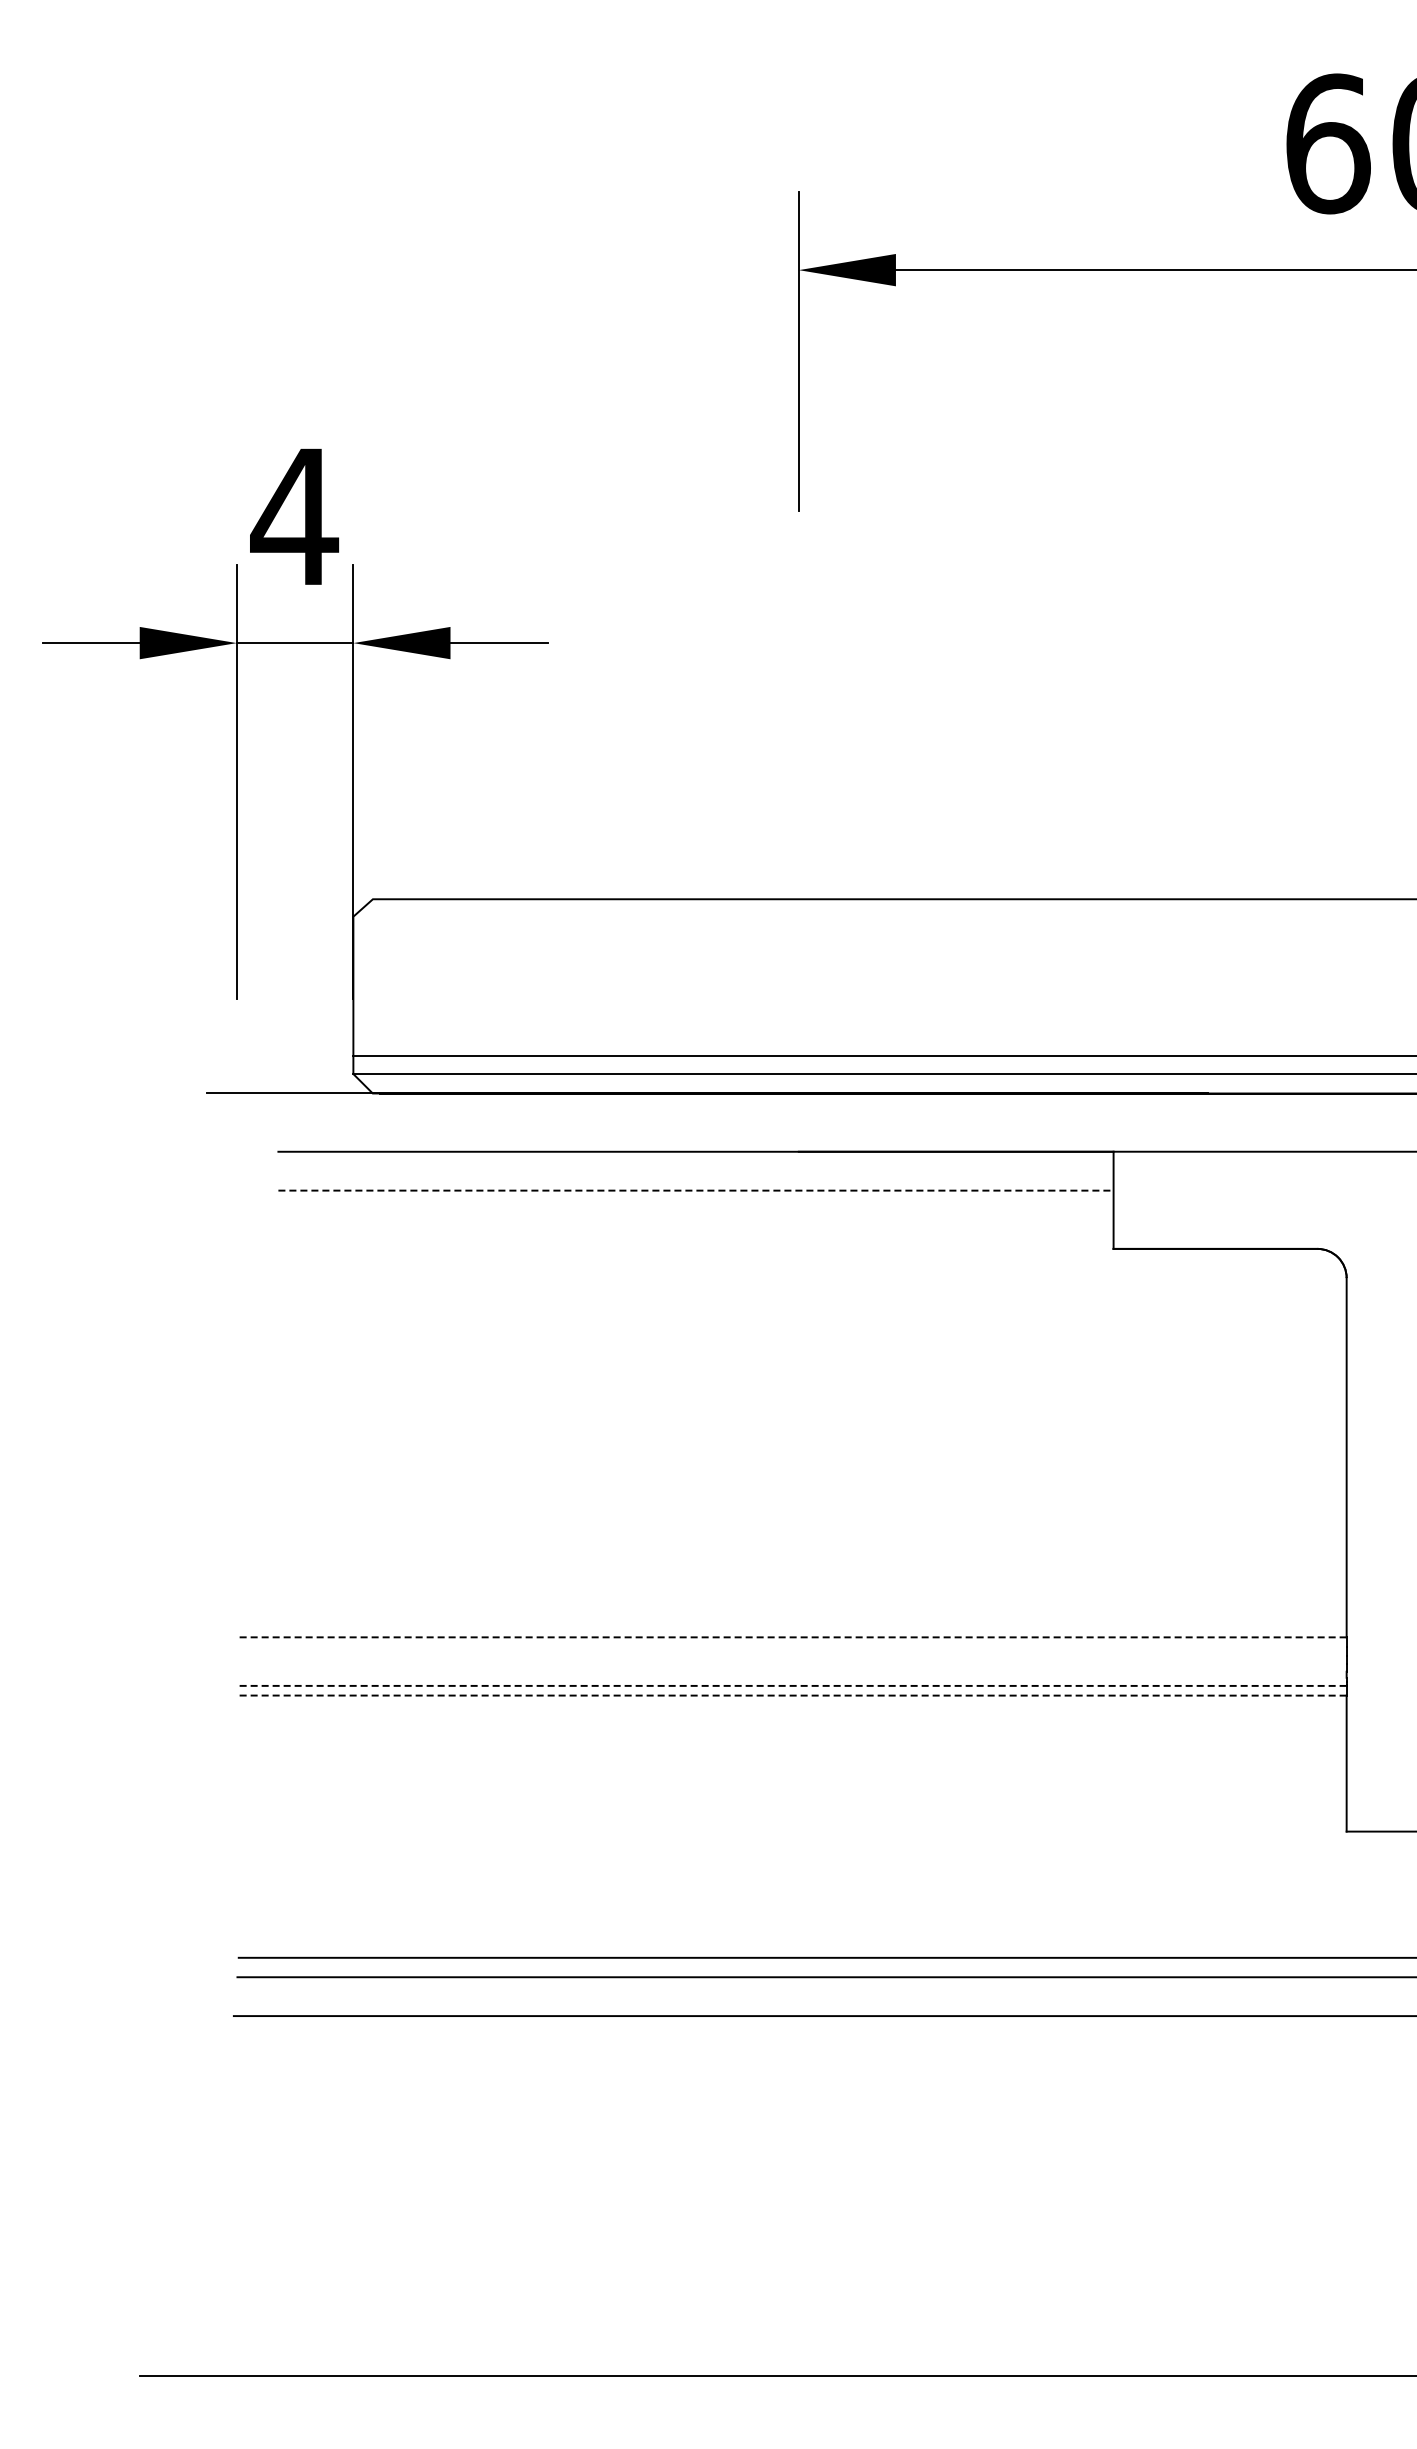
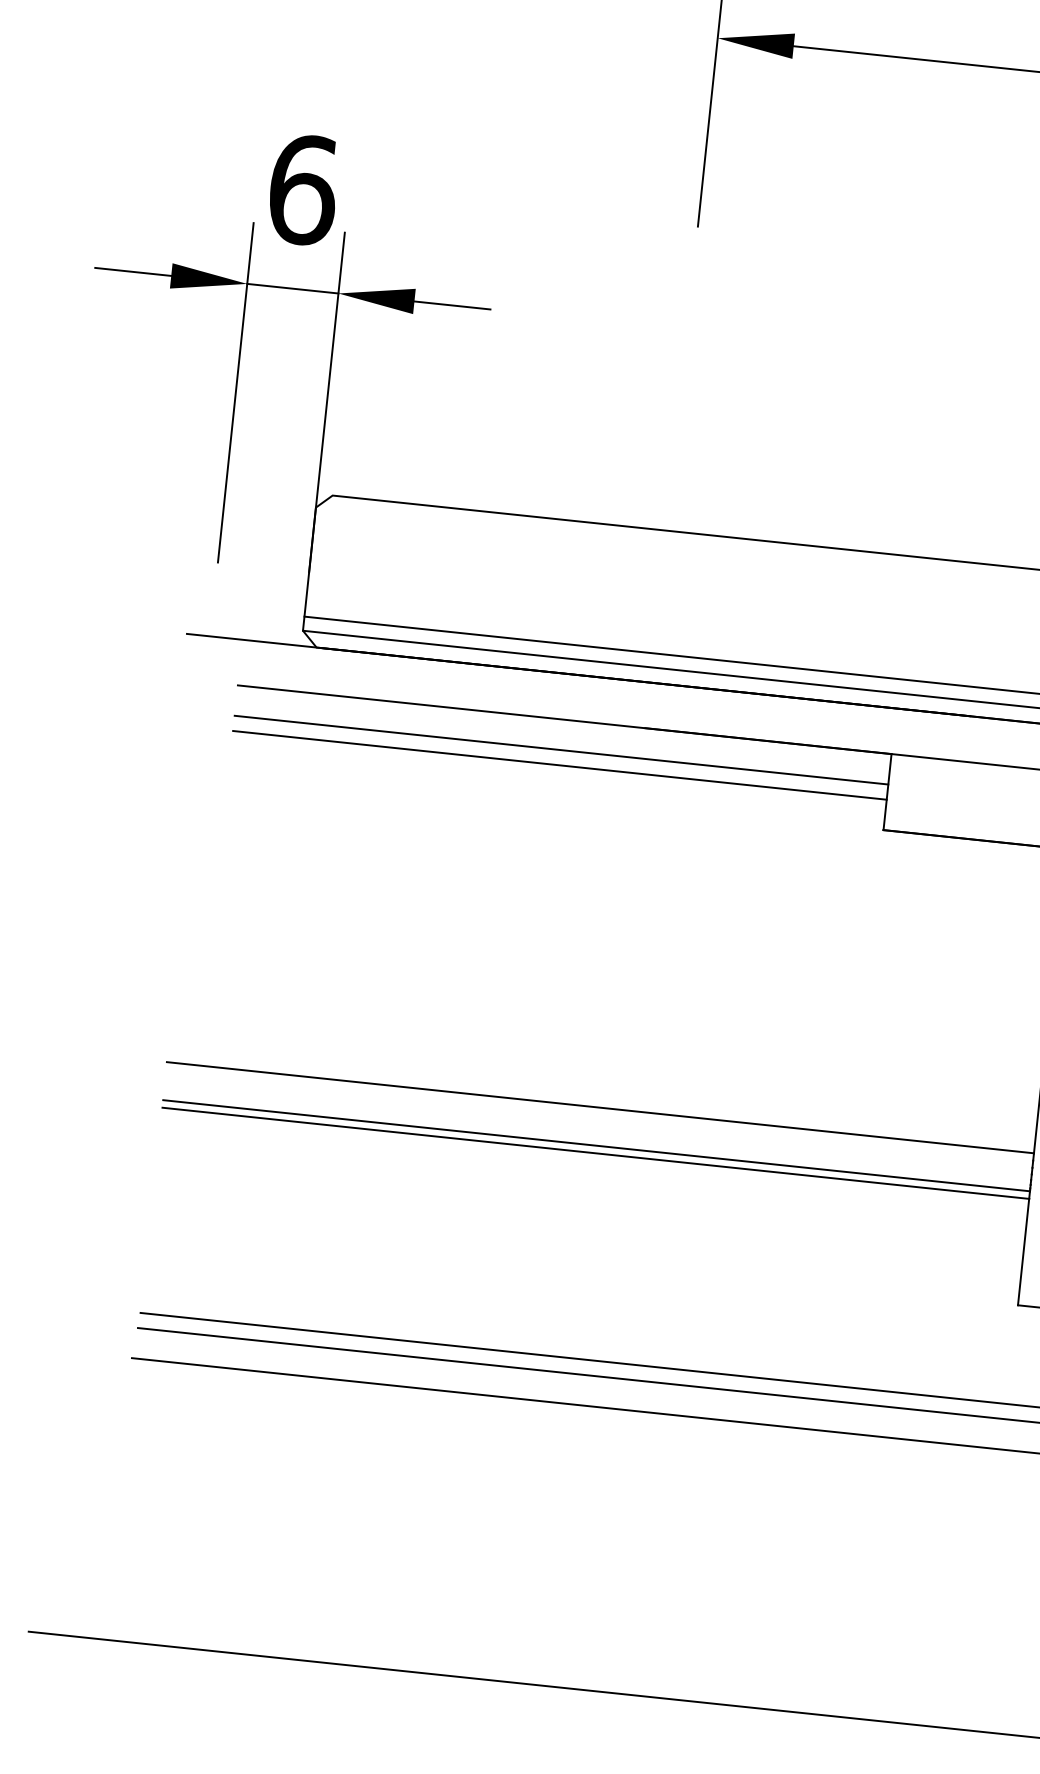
text: (294, 516) -> (302, 189), 4 -> 6
line: (695, 1190) -> (561, 750), dashed -> solid
line: (695, 1210) -> (559, 765), added
line: (792, 1637) -> (600, 1107), dashed -> solid
line: (792, 1685) -> (596, 1145), dashed -> solid
line: (792, 1695) -> (595, 1153), dashed -> solid

